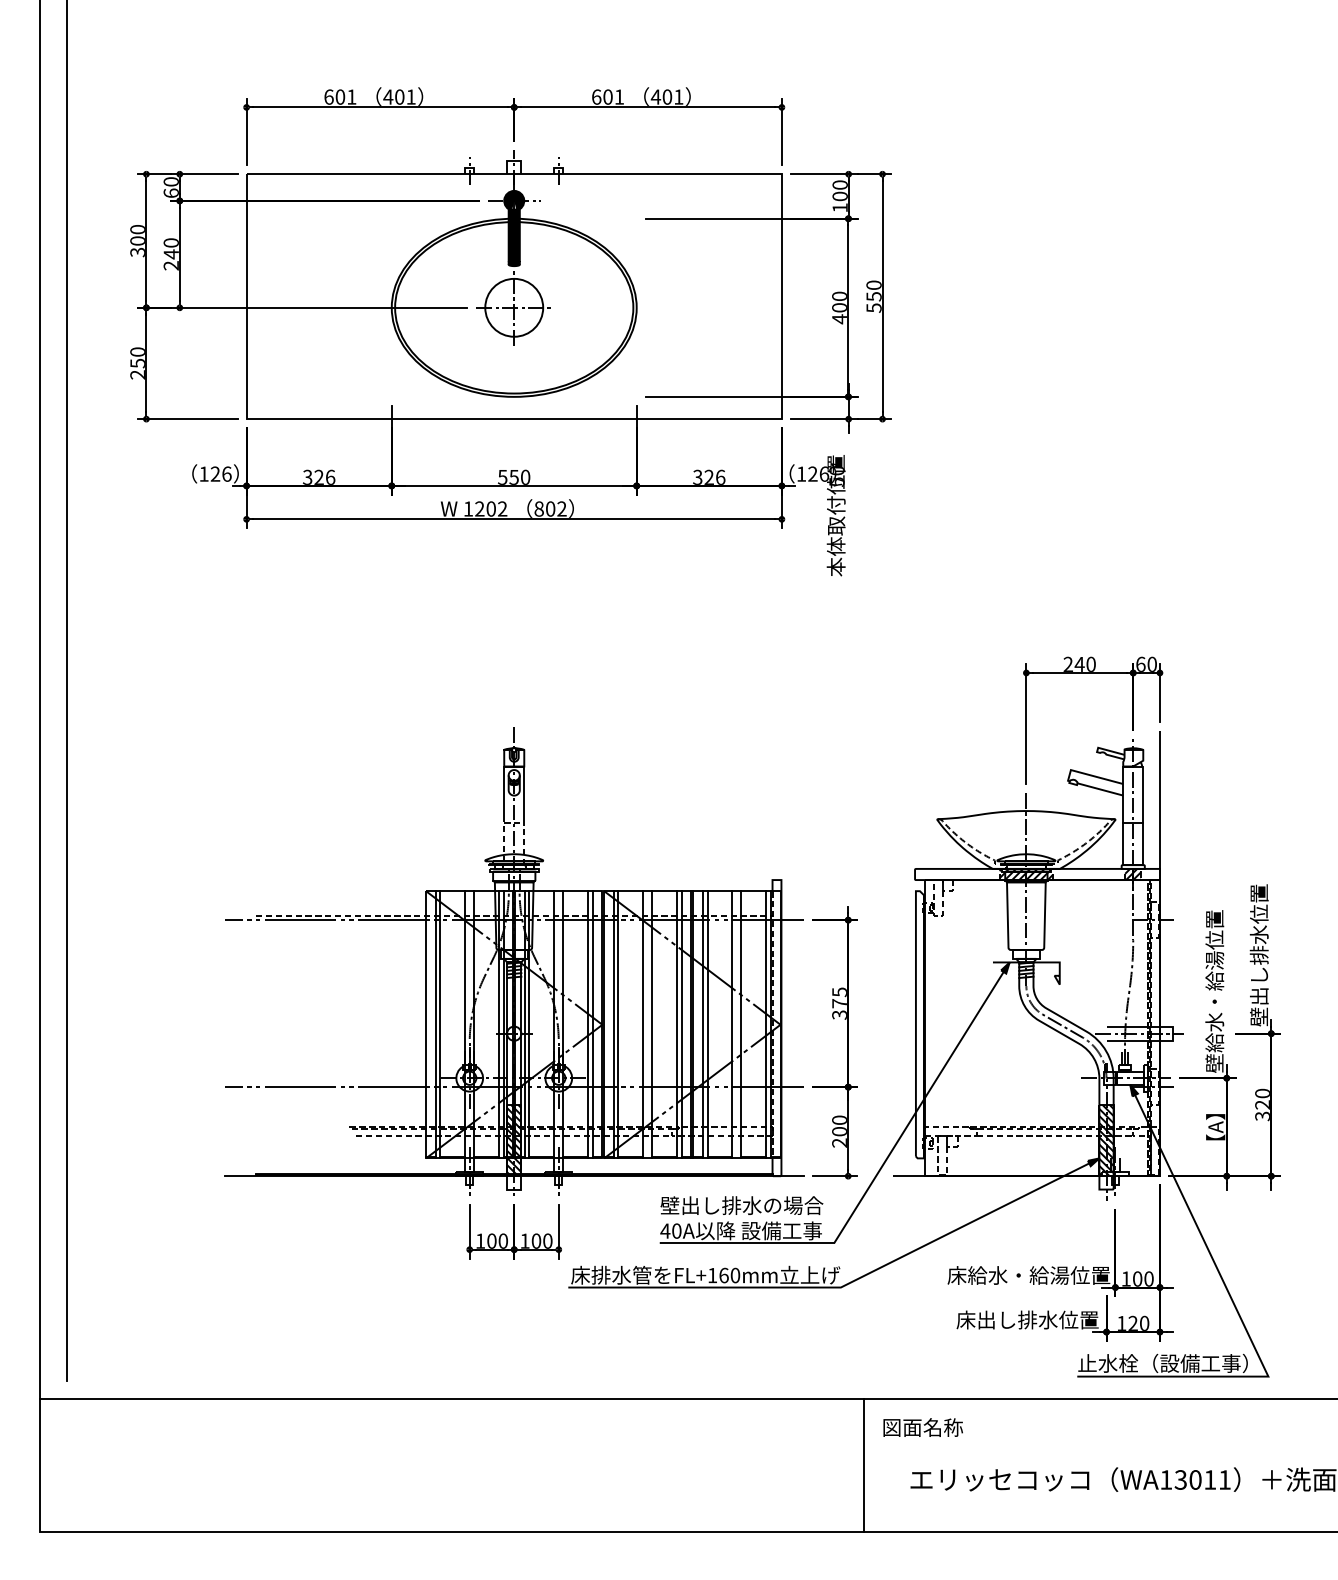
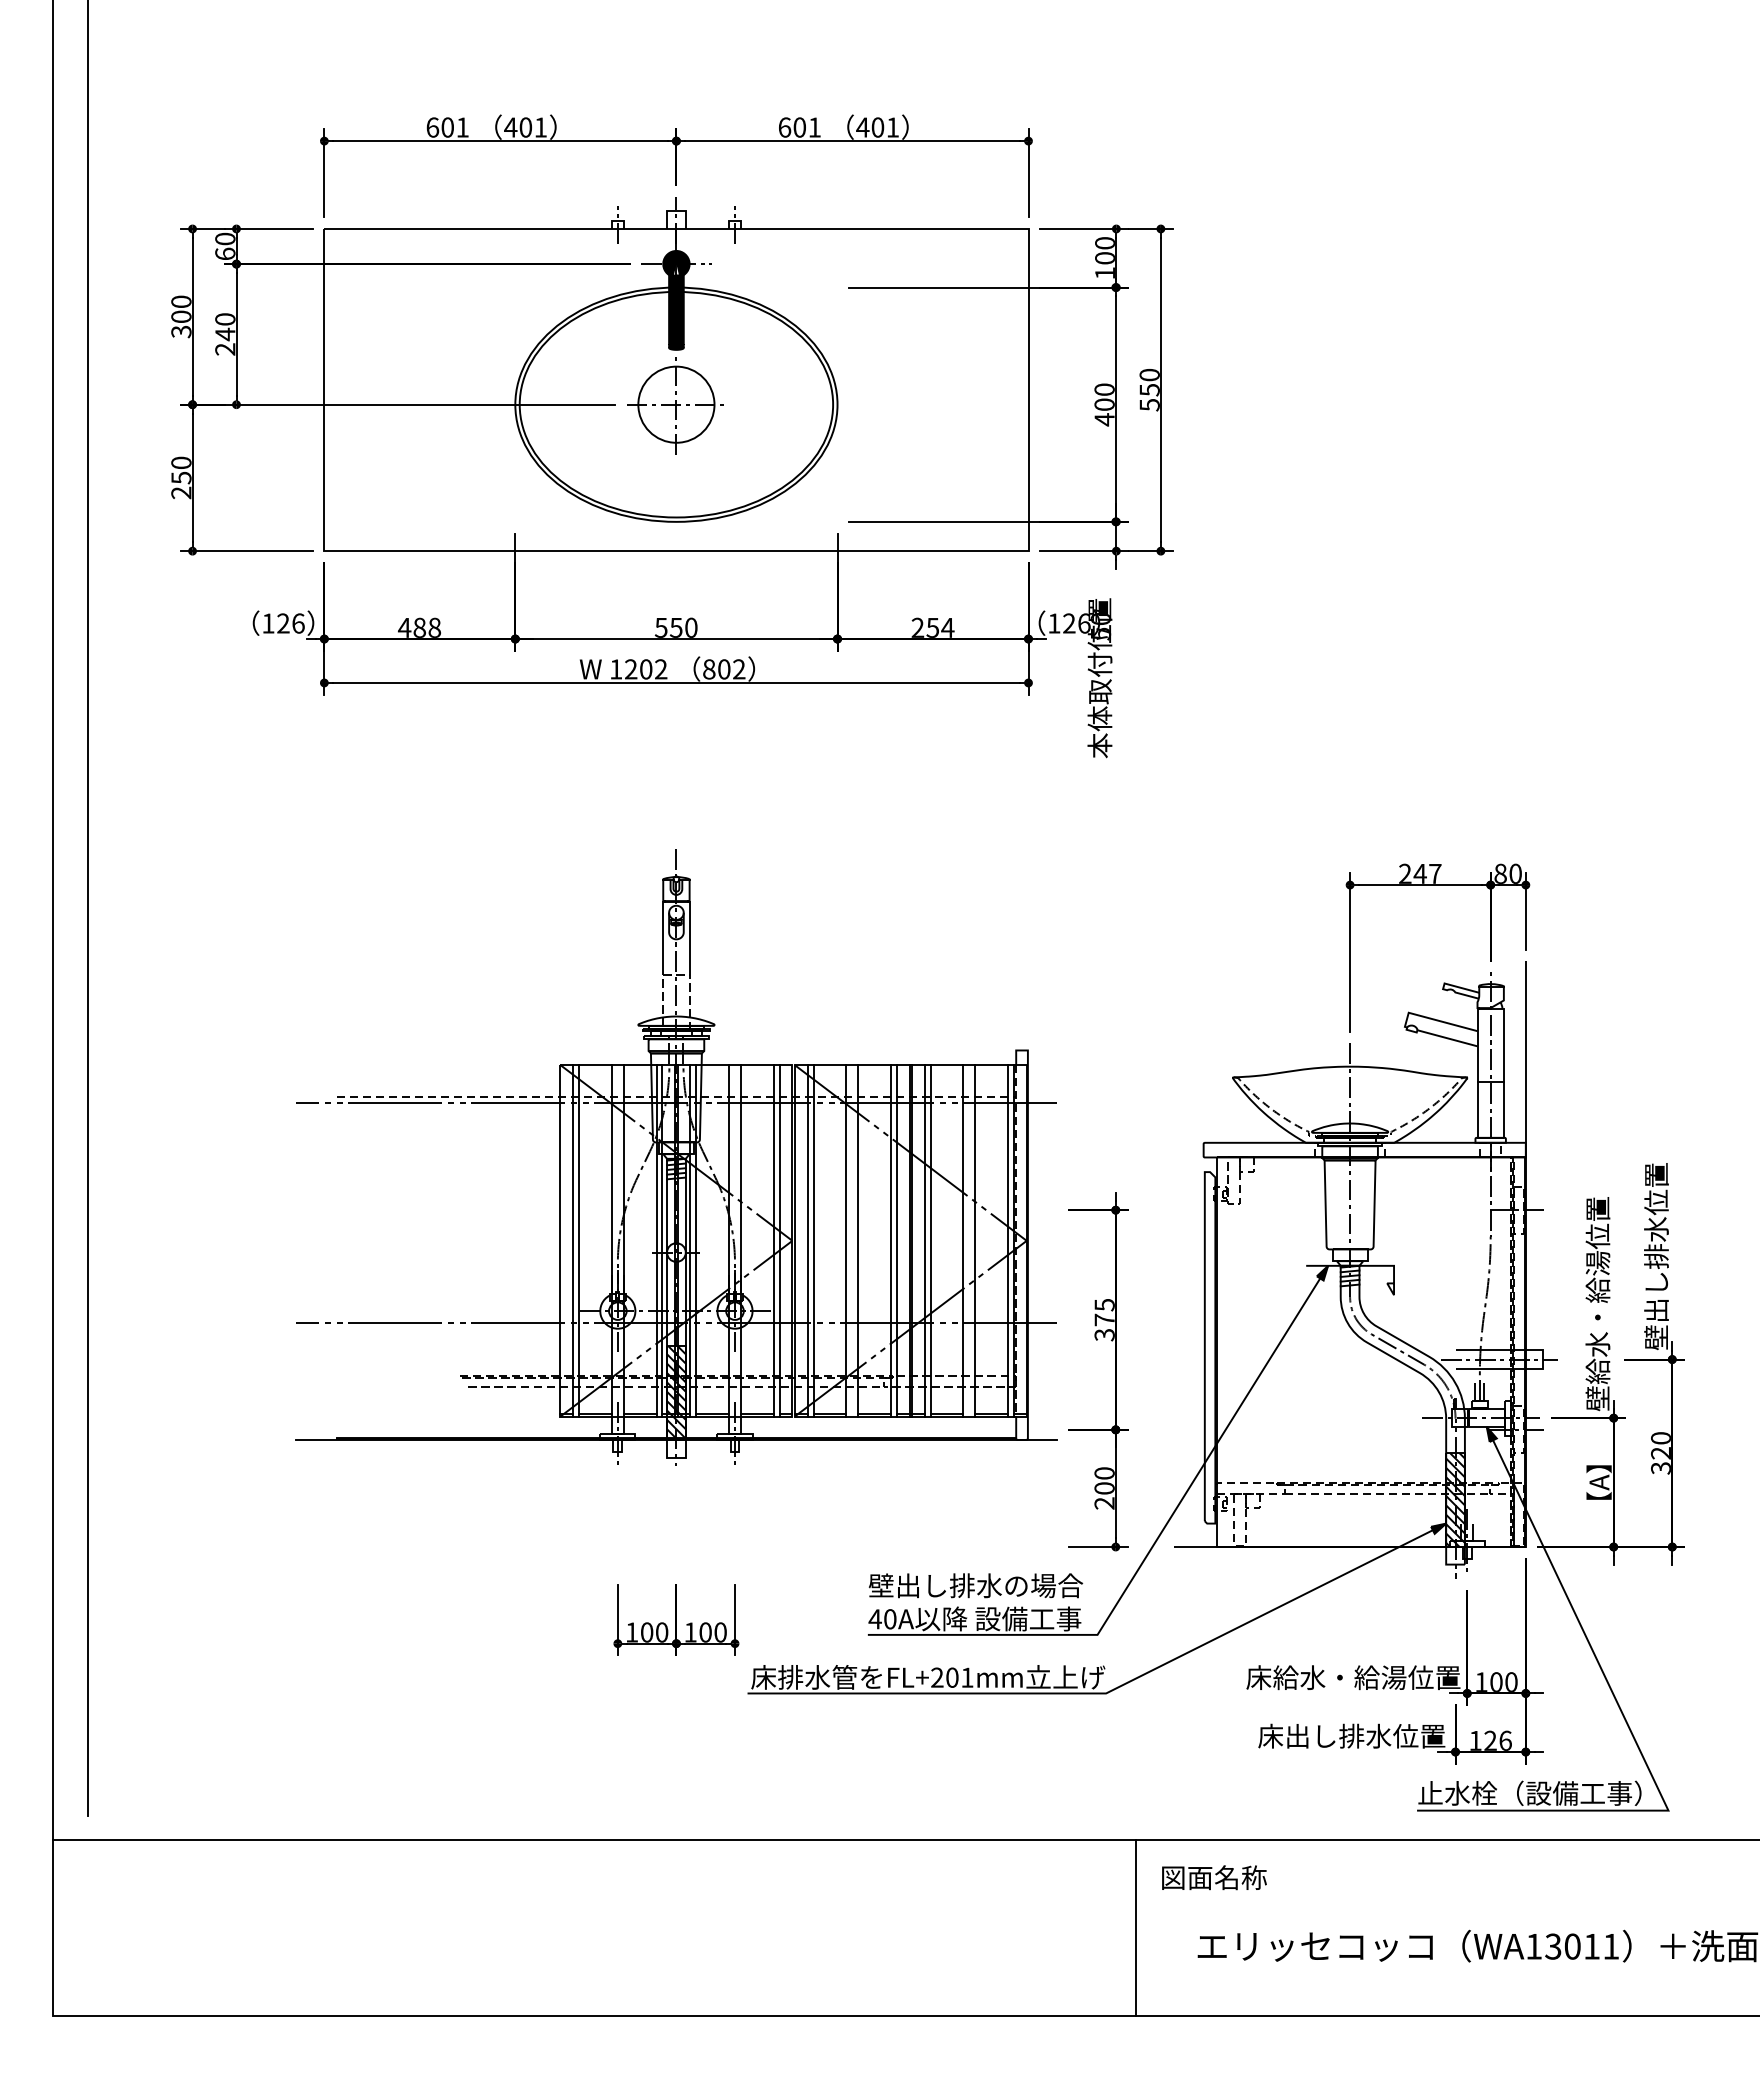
text: (318, 477) -> (419, 627), 326 -> 488
text: (708, 477) -> (932, 627), 326 -> 254
text: (1091, 664) -> (1435, 873), 240 -> 247
text: (1140, 664) -> (1500, 873), 60 -> 80
hatch: (1025, 874) -> (1349, 1149), removed
hatch: (1133, 874) -> (1490, 1149), removed
part: (514, 961) -> (676, 1157), moved
text: (724, 1275) -> (952, 1677), FL+160mm -> FL+201mm
text: (1144, 1323) -> (1505, 1740), 120 -> 126

